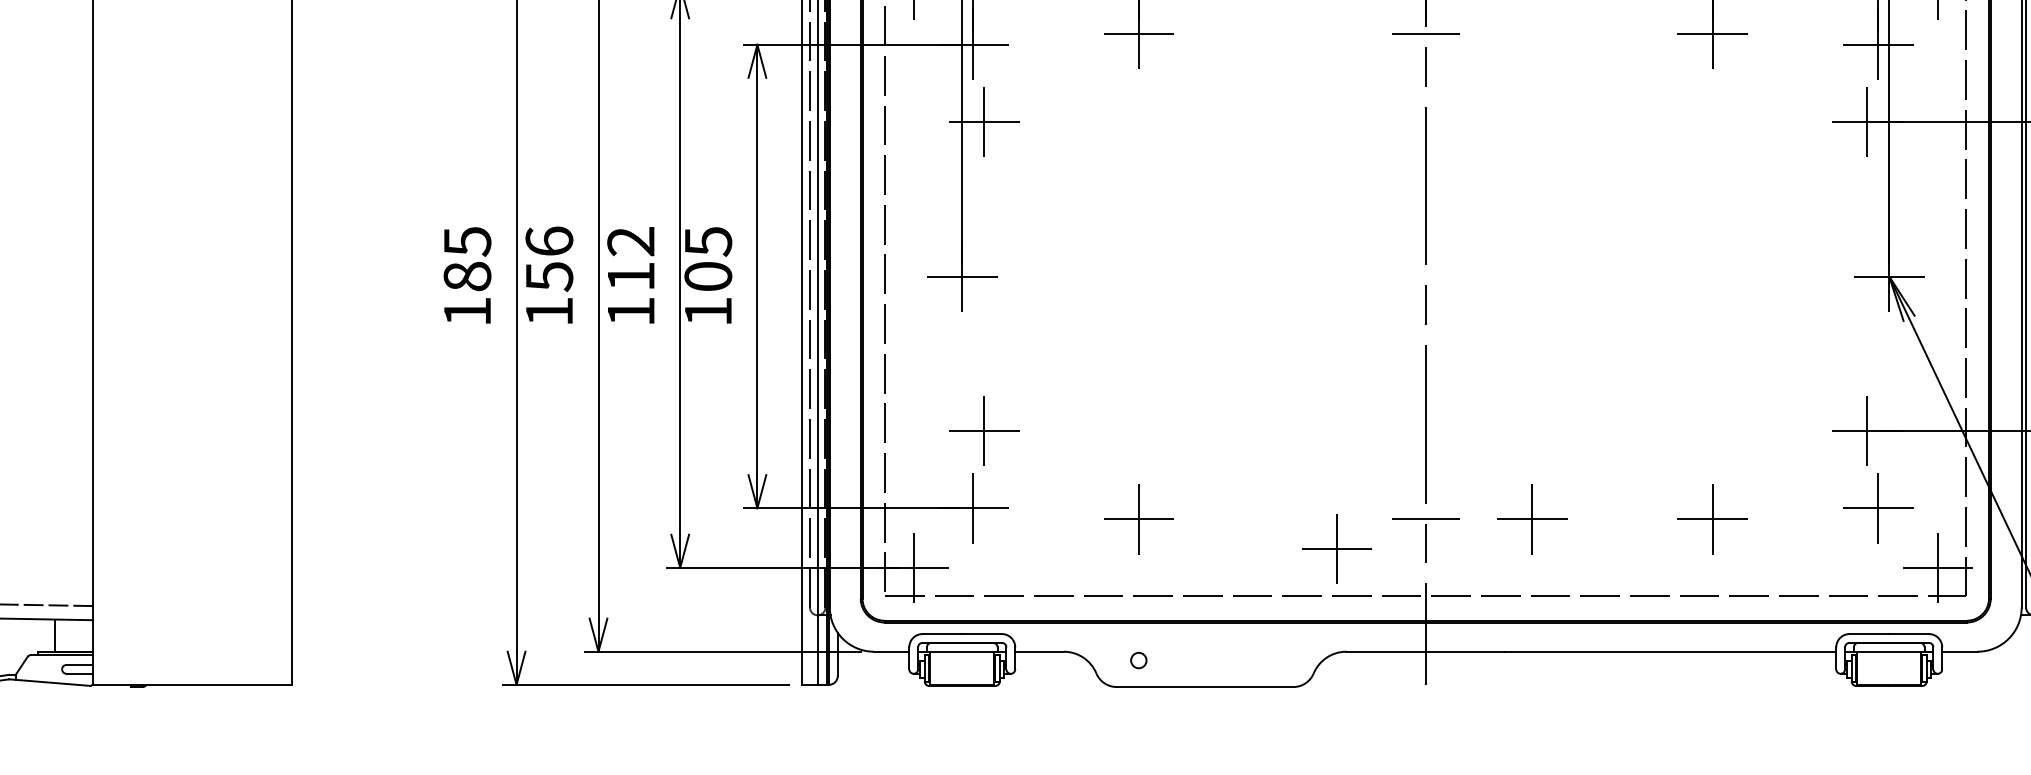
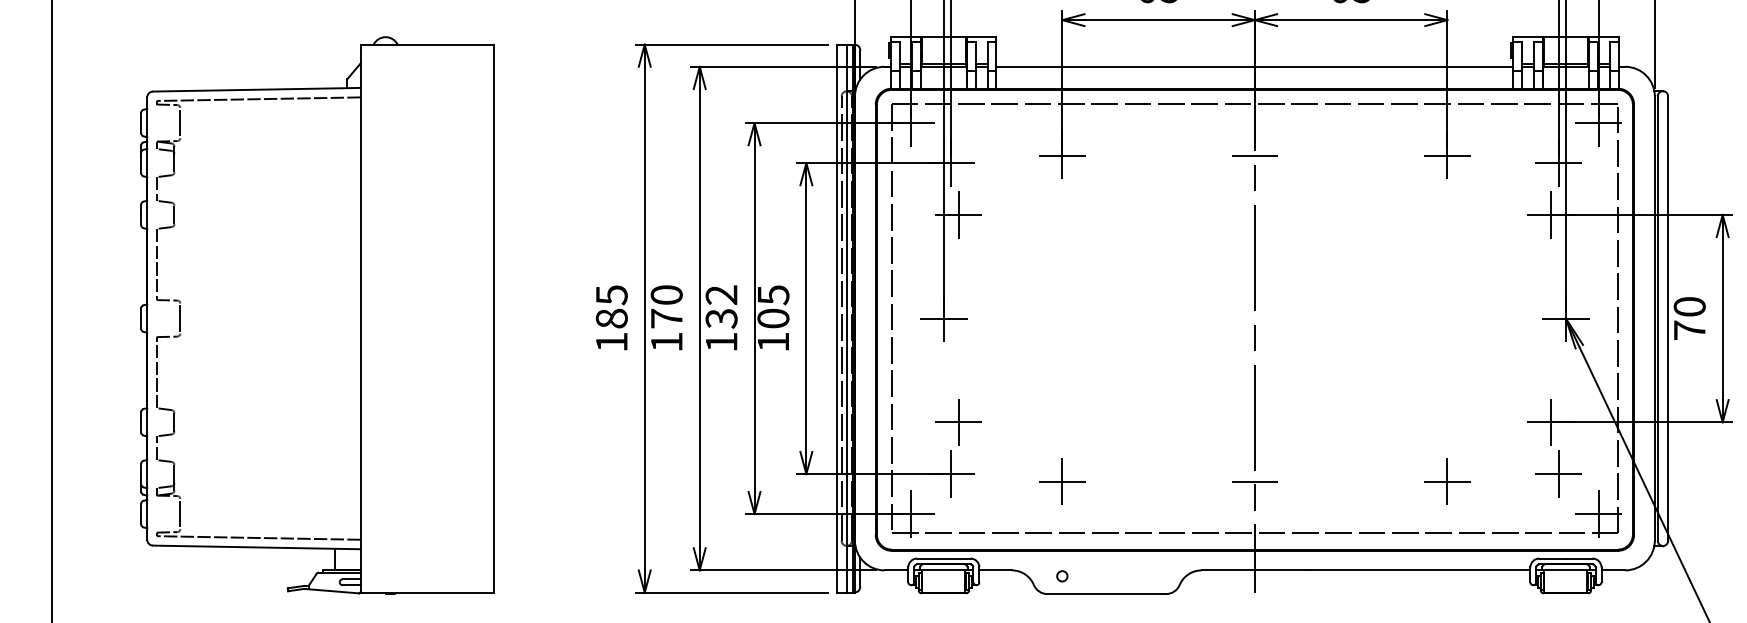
text: (548, 258) -> (666, 306), 156 -> 170
text: (630, 276) -> (721, 318), 112 -> 132
part: (1532, 519) -> (1326, 481), removed
part: (1337, 549) -> (1195, 501), removed

